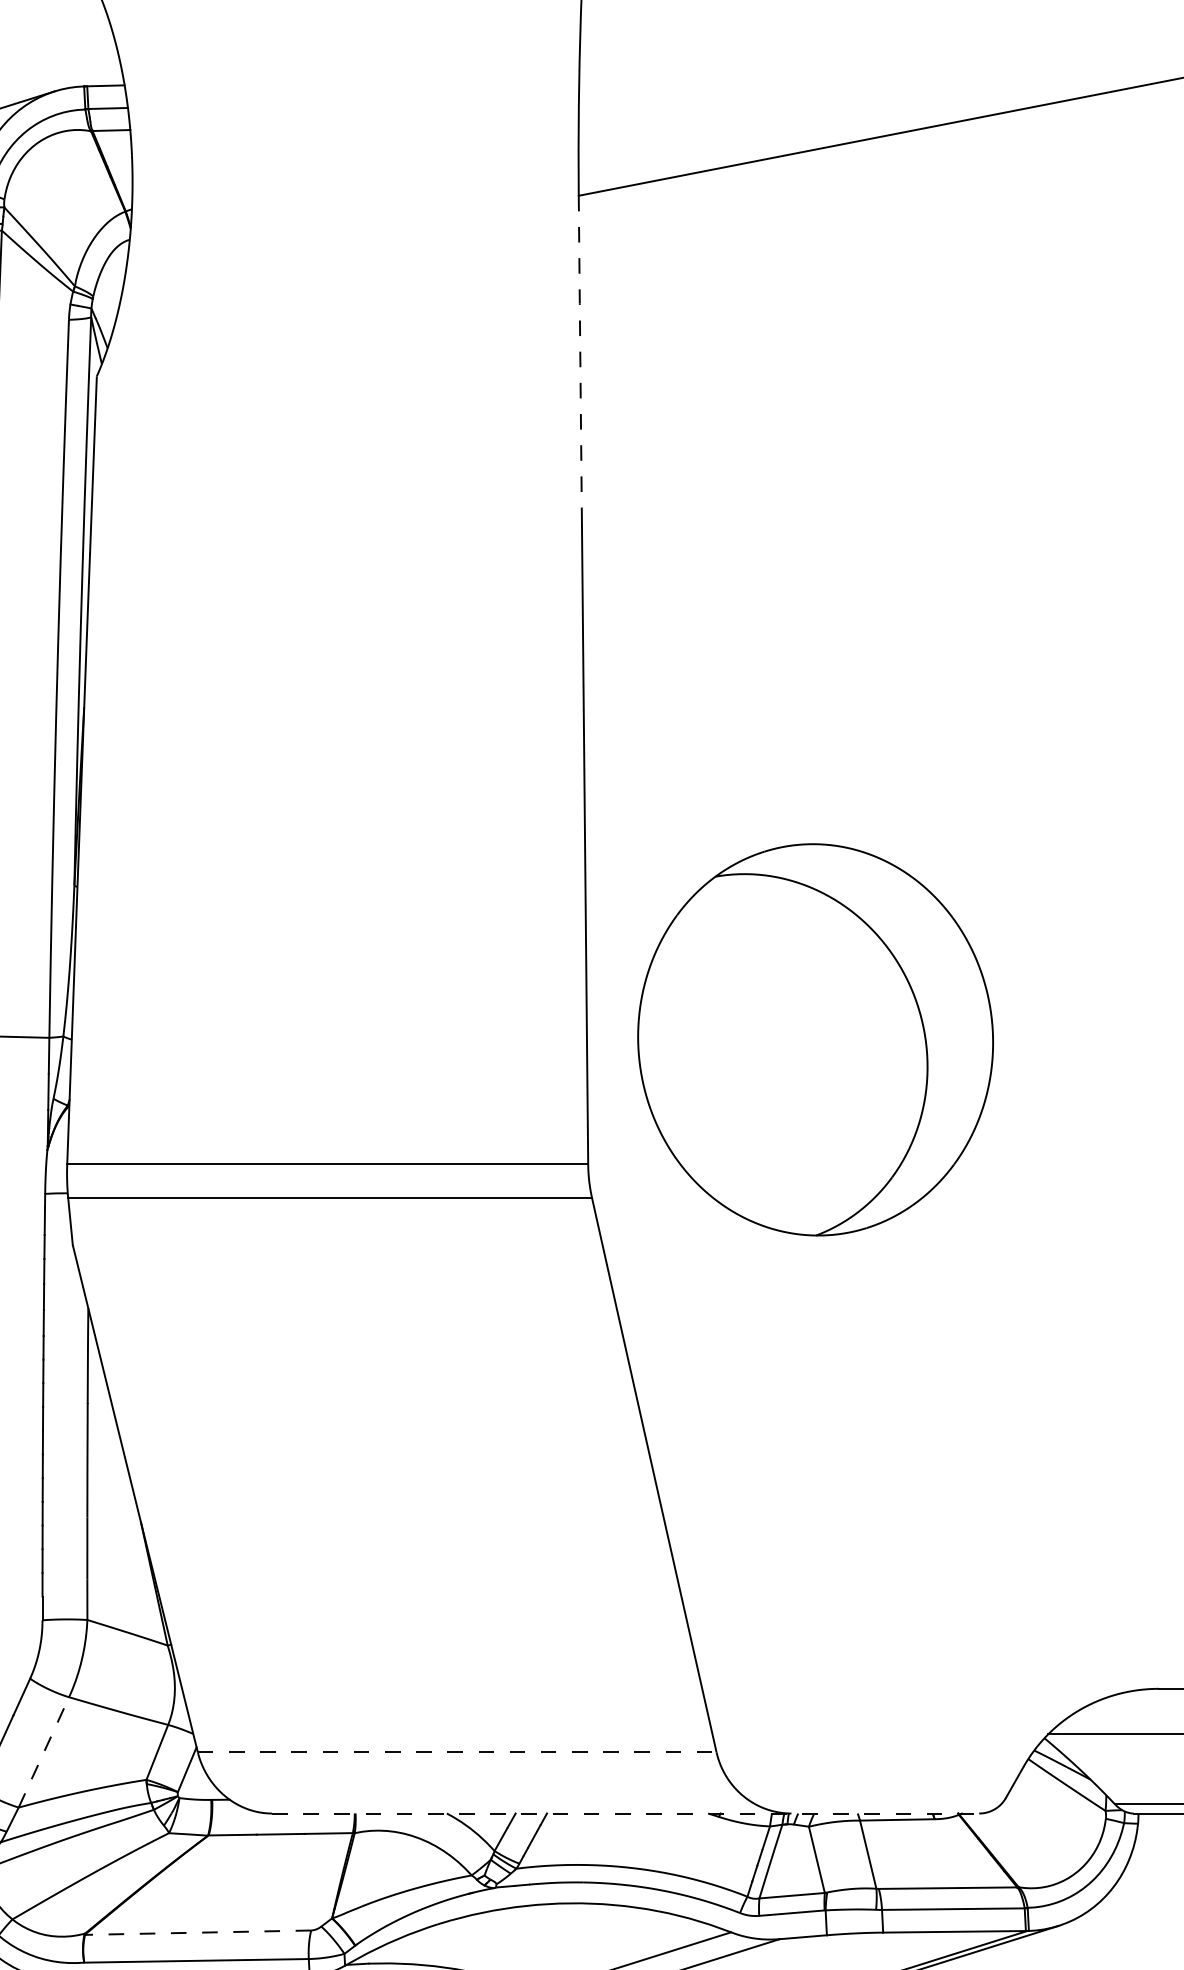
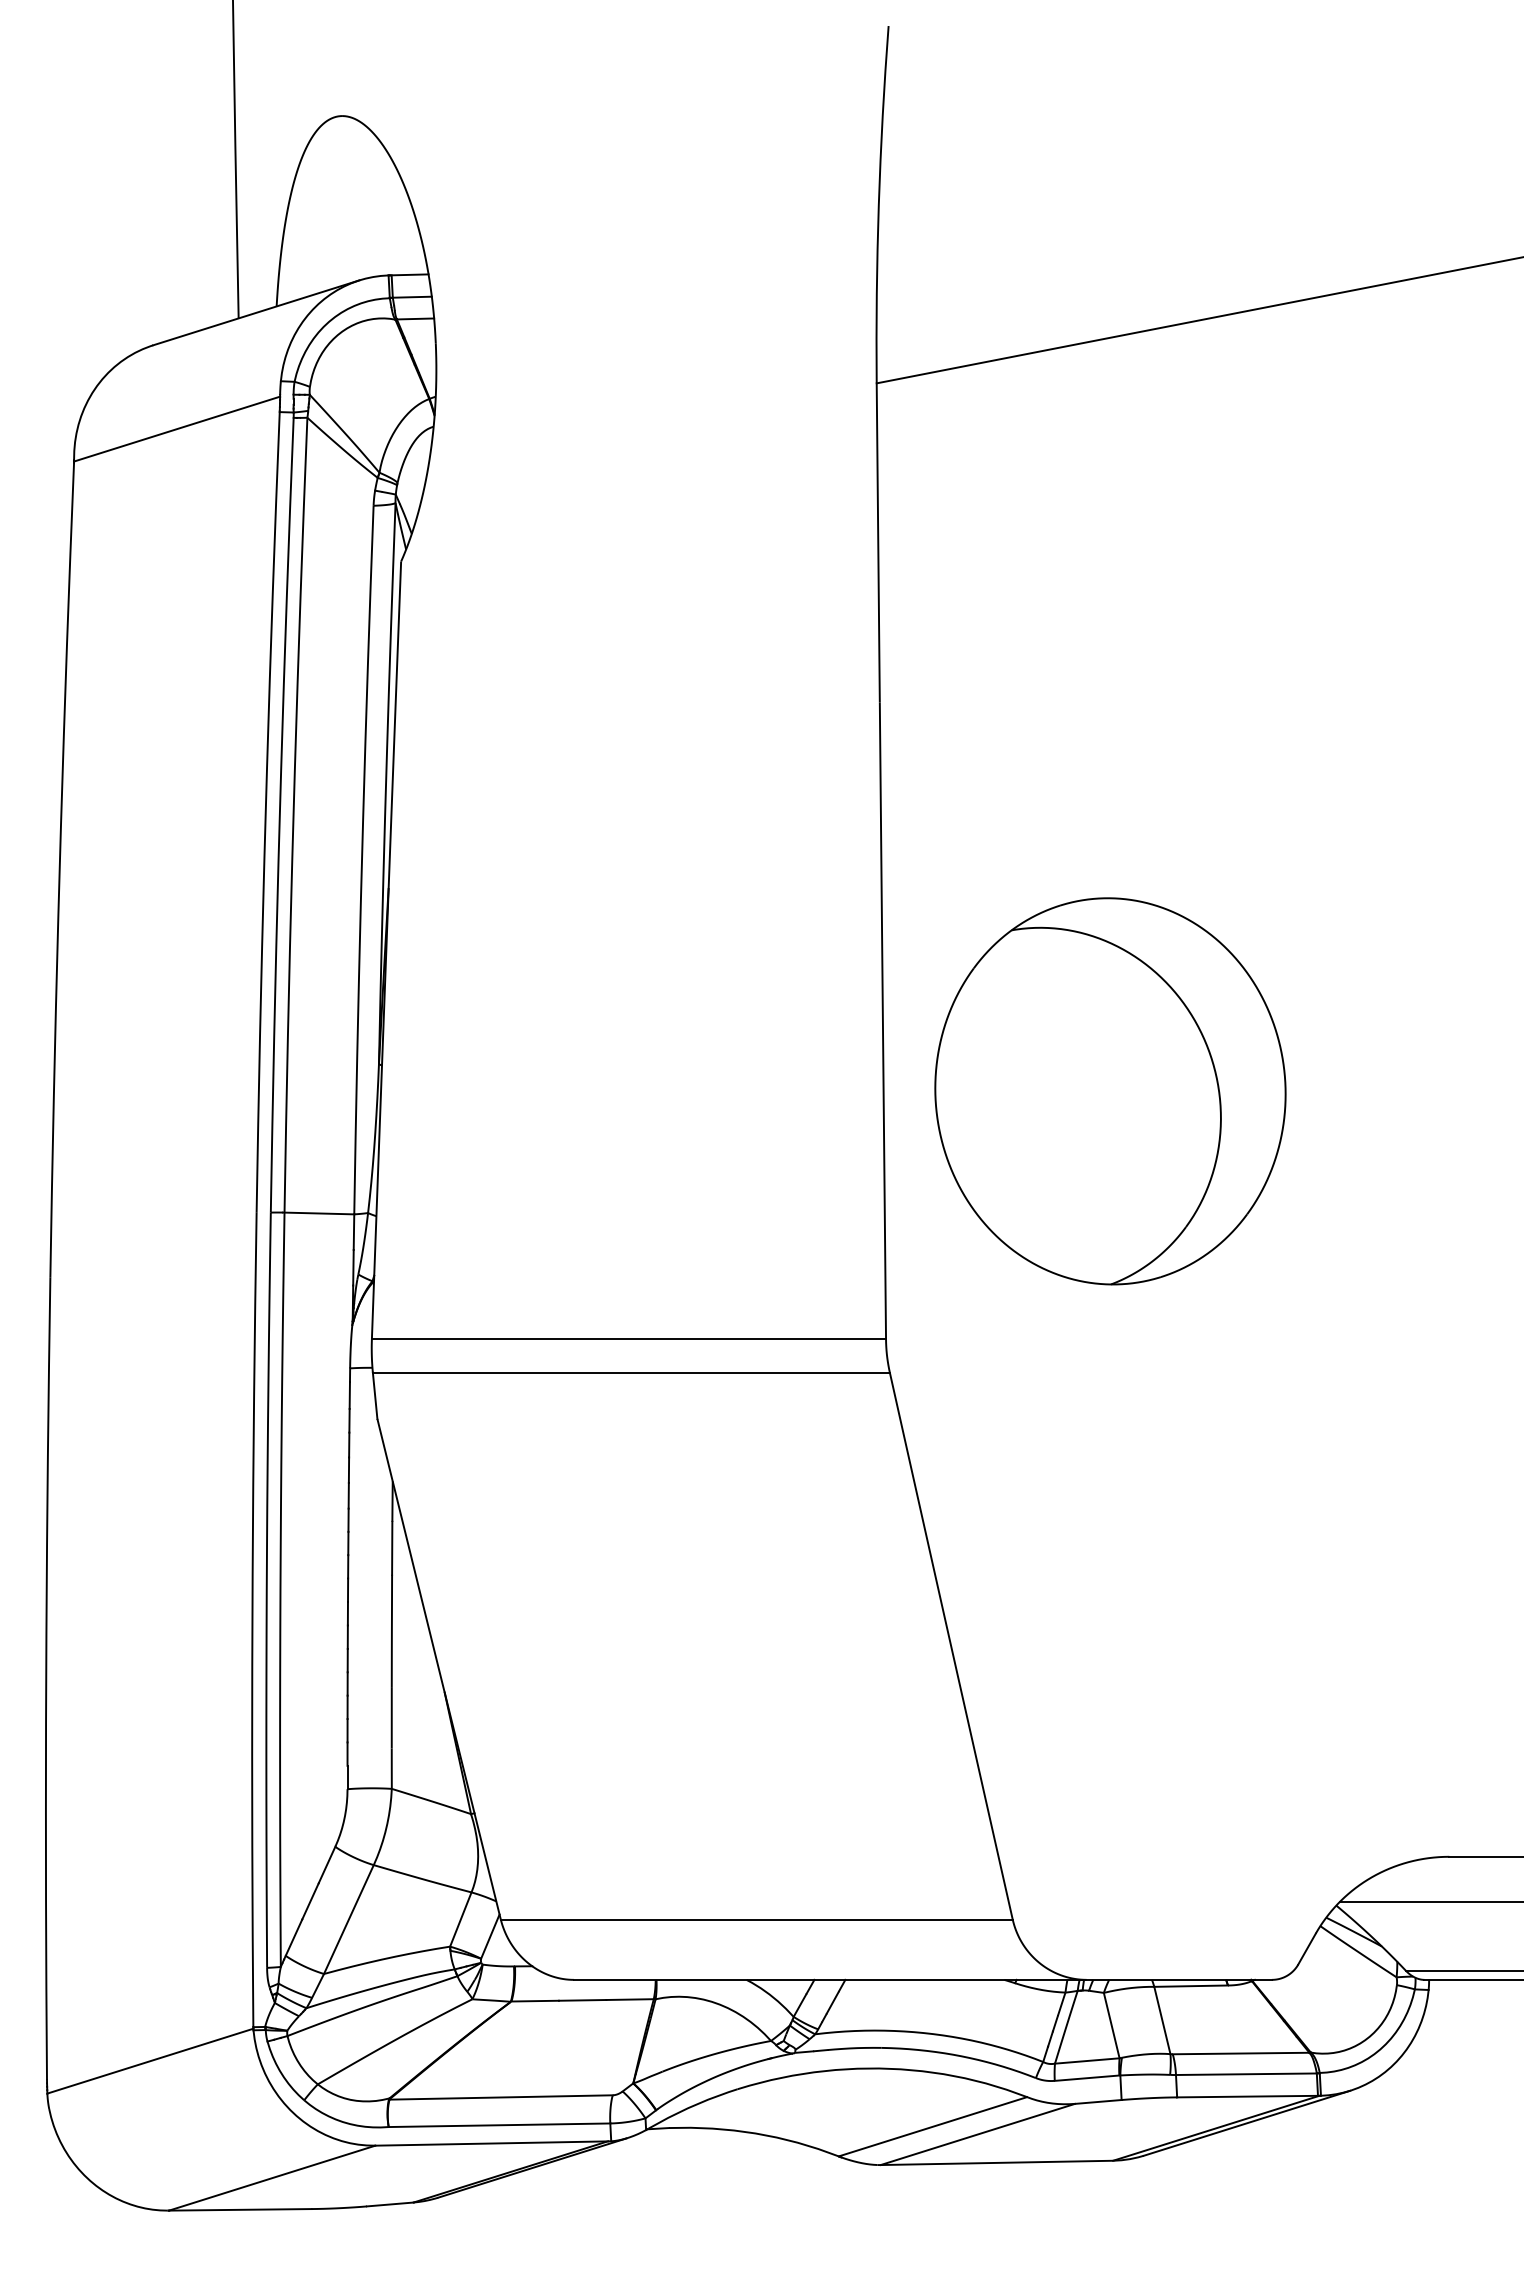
line: (580, 357) -> (878, 542), dashed -> solid
part: (815, 1040) -> (1110, 1091), moved
line: (43, 1752) -> (348, 1919), dashed -> solid
line: (456, 1752) -> (756, 1919), dashed -> solid
line: (625, 1813) -> (922, 1979), dashed -> solid
line: (198, 1932) -> (501, 2097), dashed -> solid

